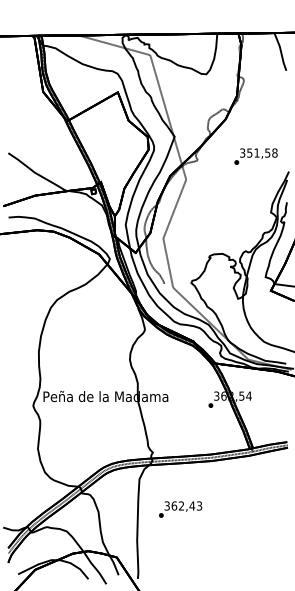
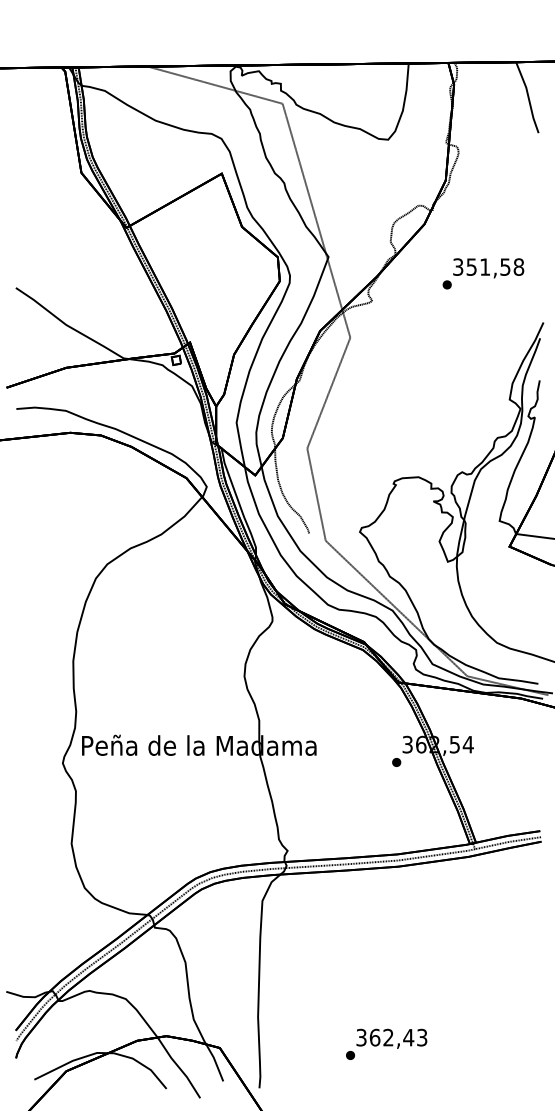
text: (255, 156) -> (482, 273), moved
text: (180, 509) -> (386, 1044), moved

